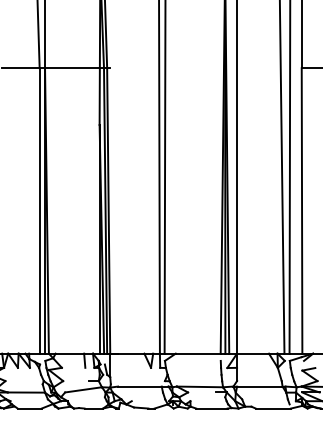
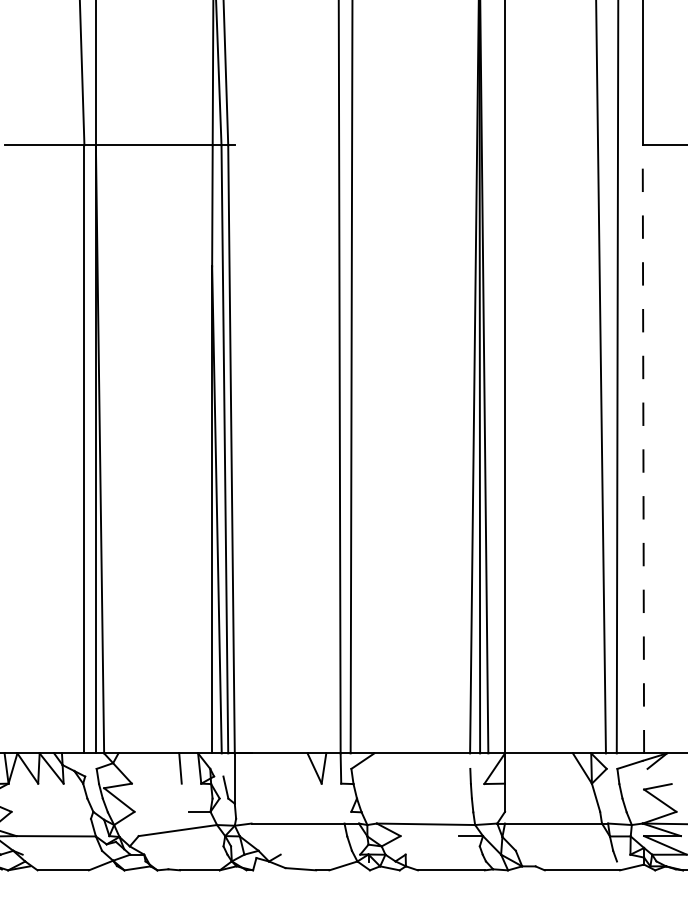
line: (302, 210) -> (644, 448), solid -> dashed

